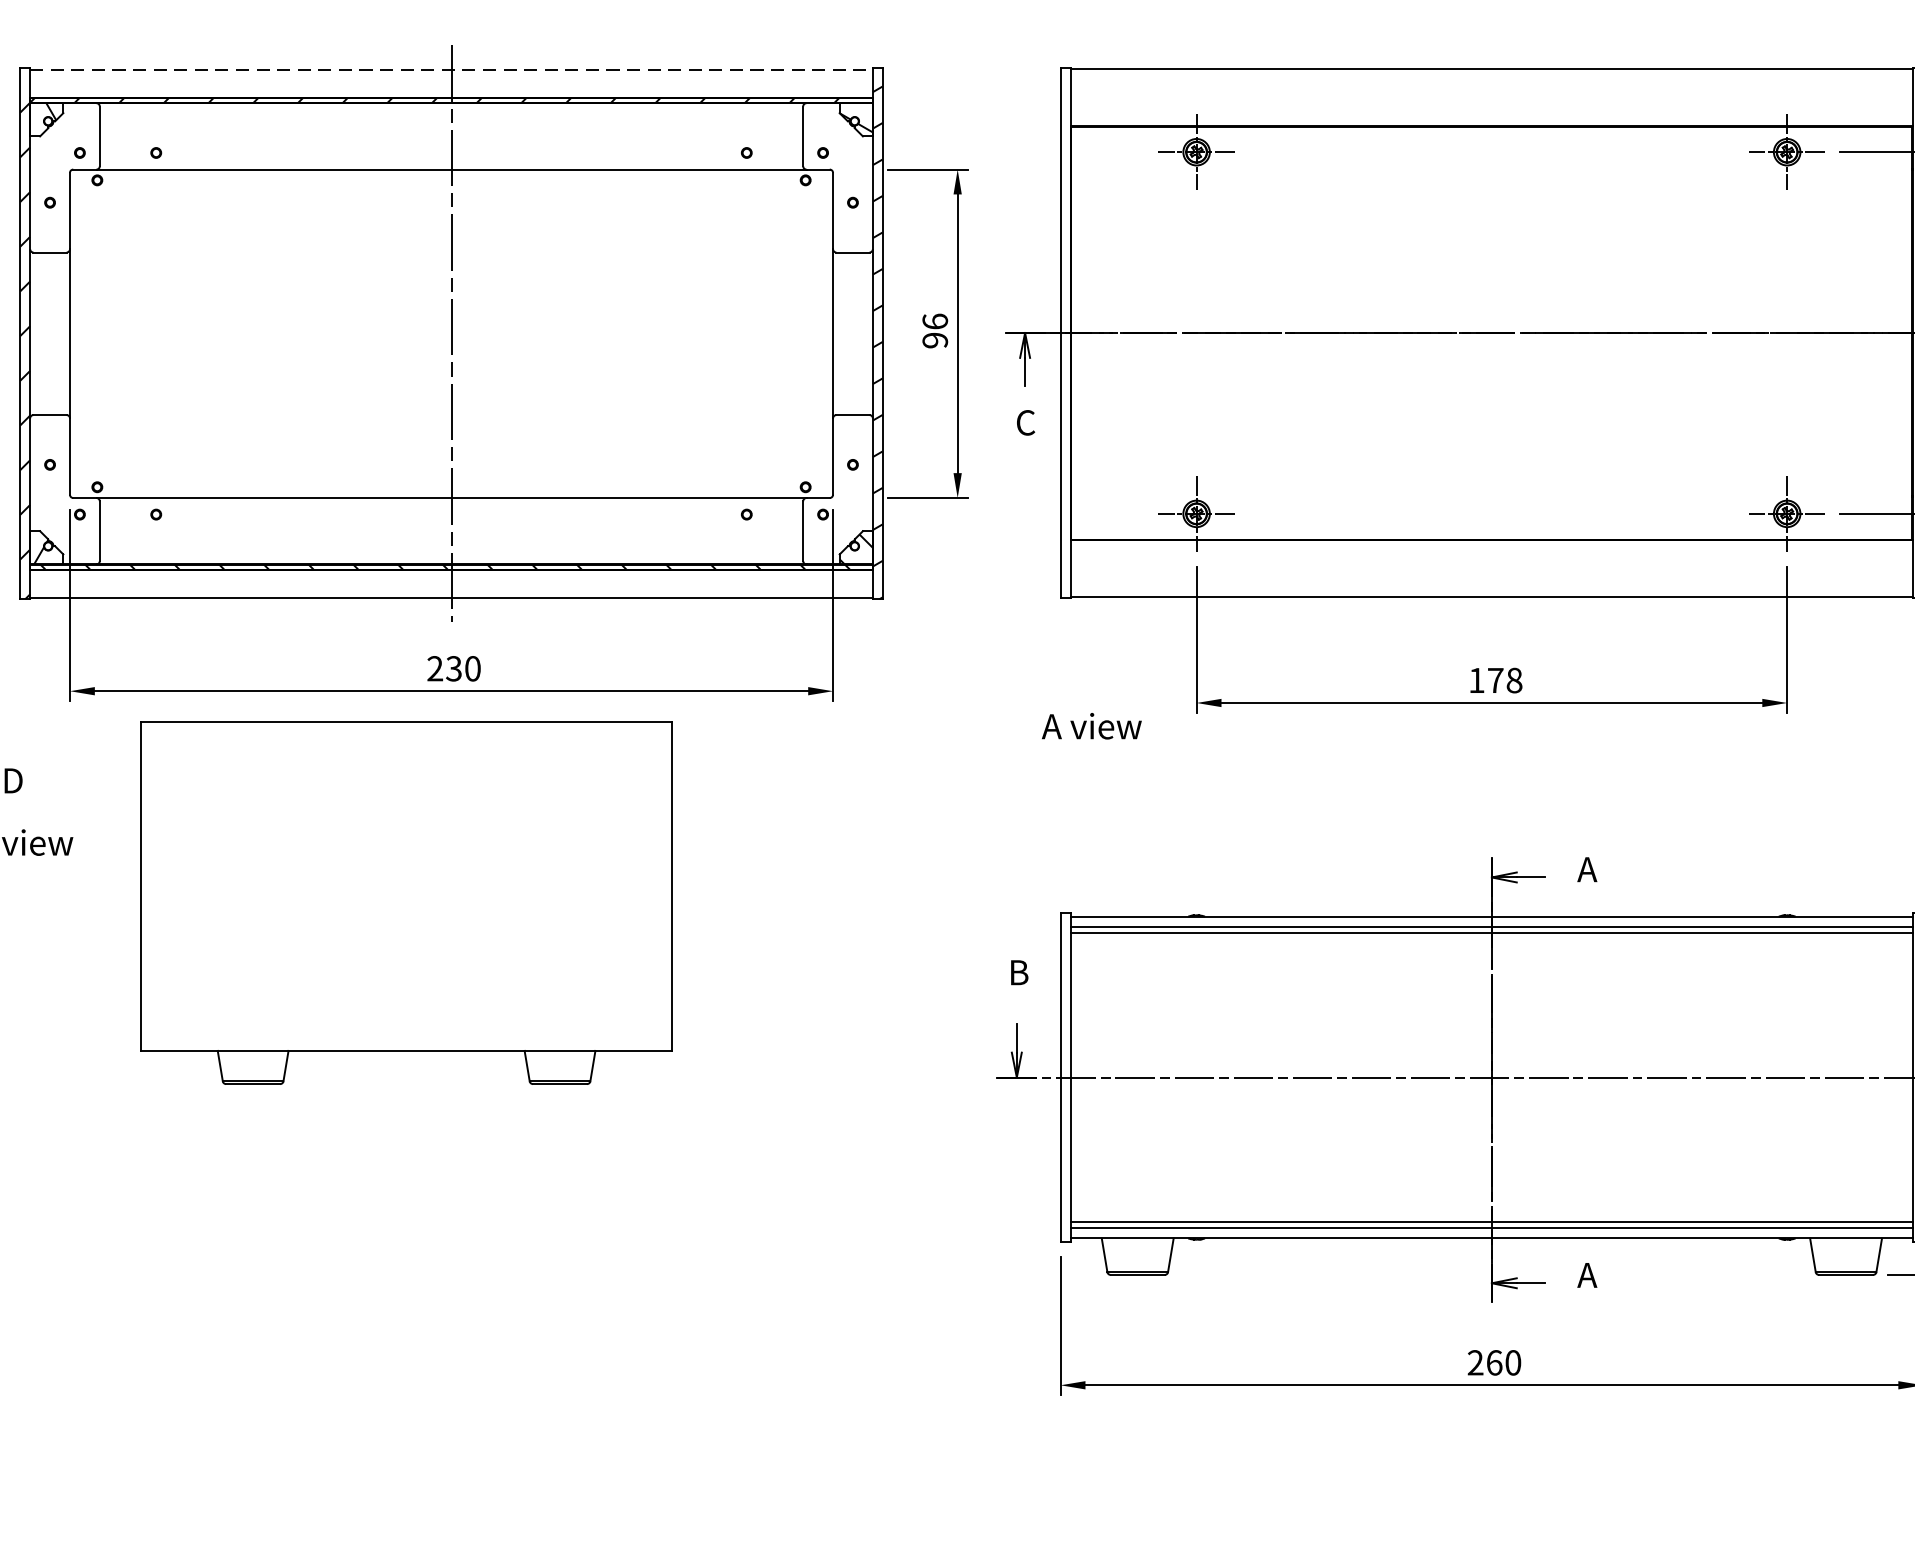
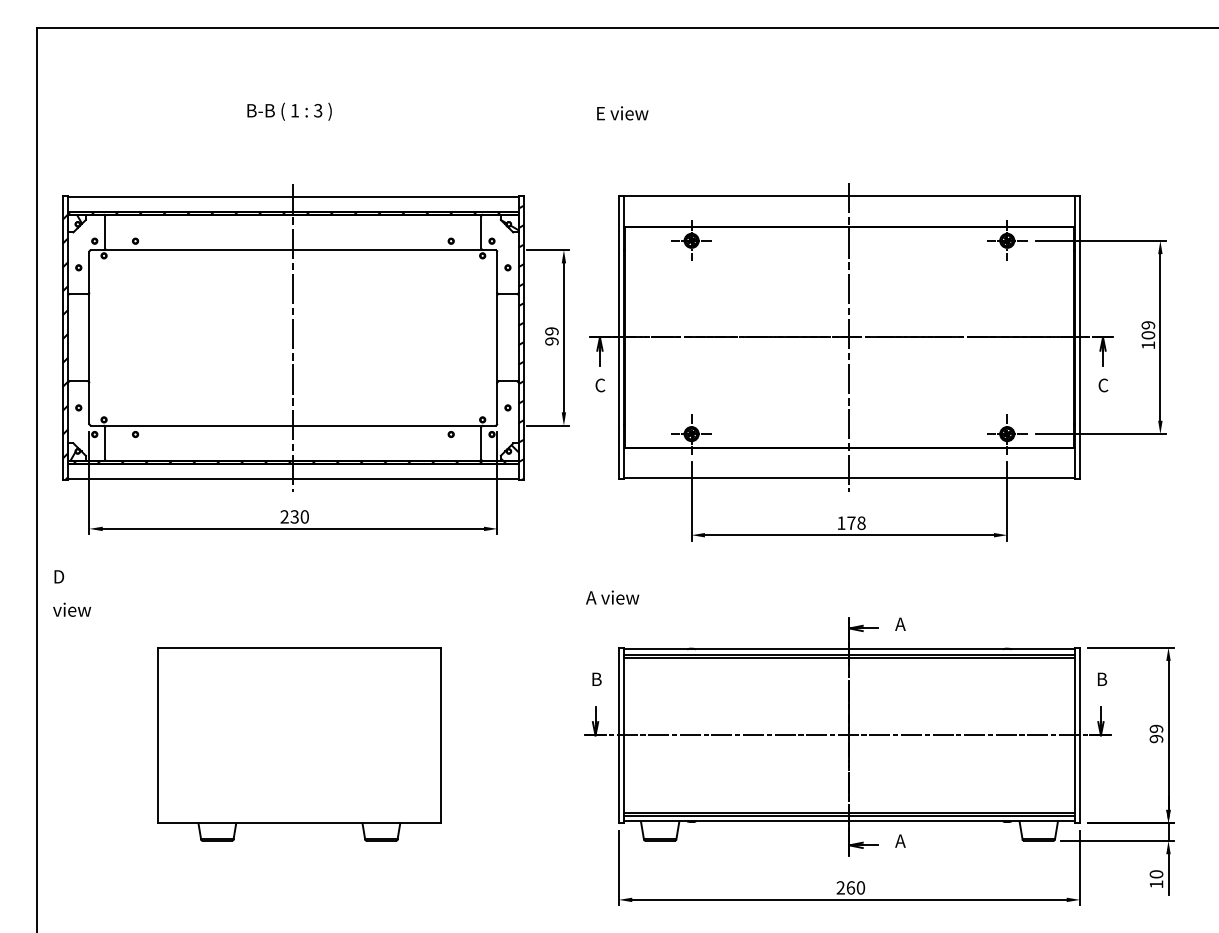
line: (451, 69) -> (293, 196), dashed -> solid
text: (934, 321) -> (551, 331), 96 -> 99
line: (1491, 333) -> (849, 337), added
text: (1091, 725) -> (612, 597), moved
part: (406, 903) -> (299, 744), moved

